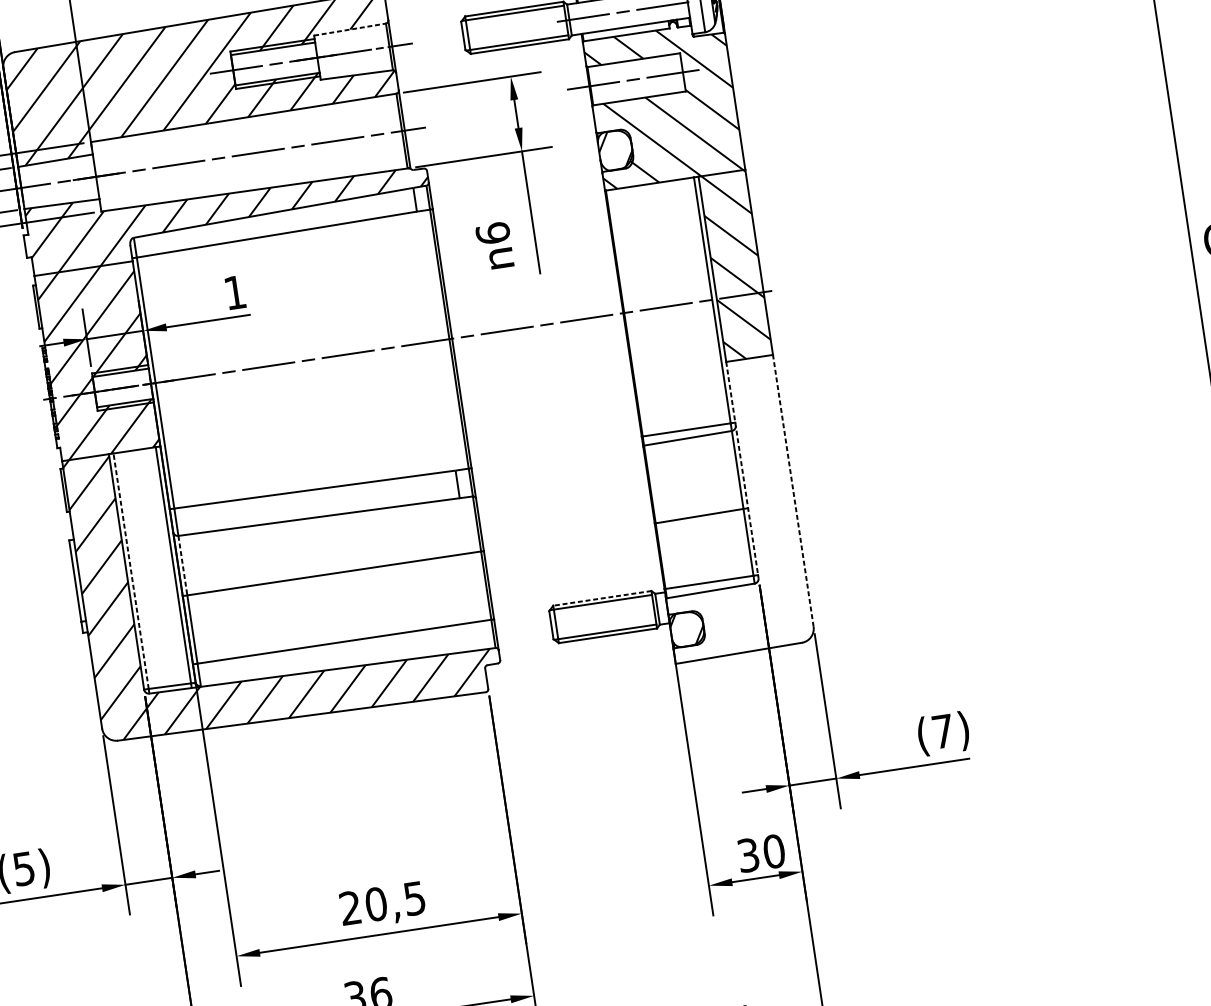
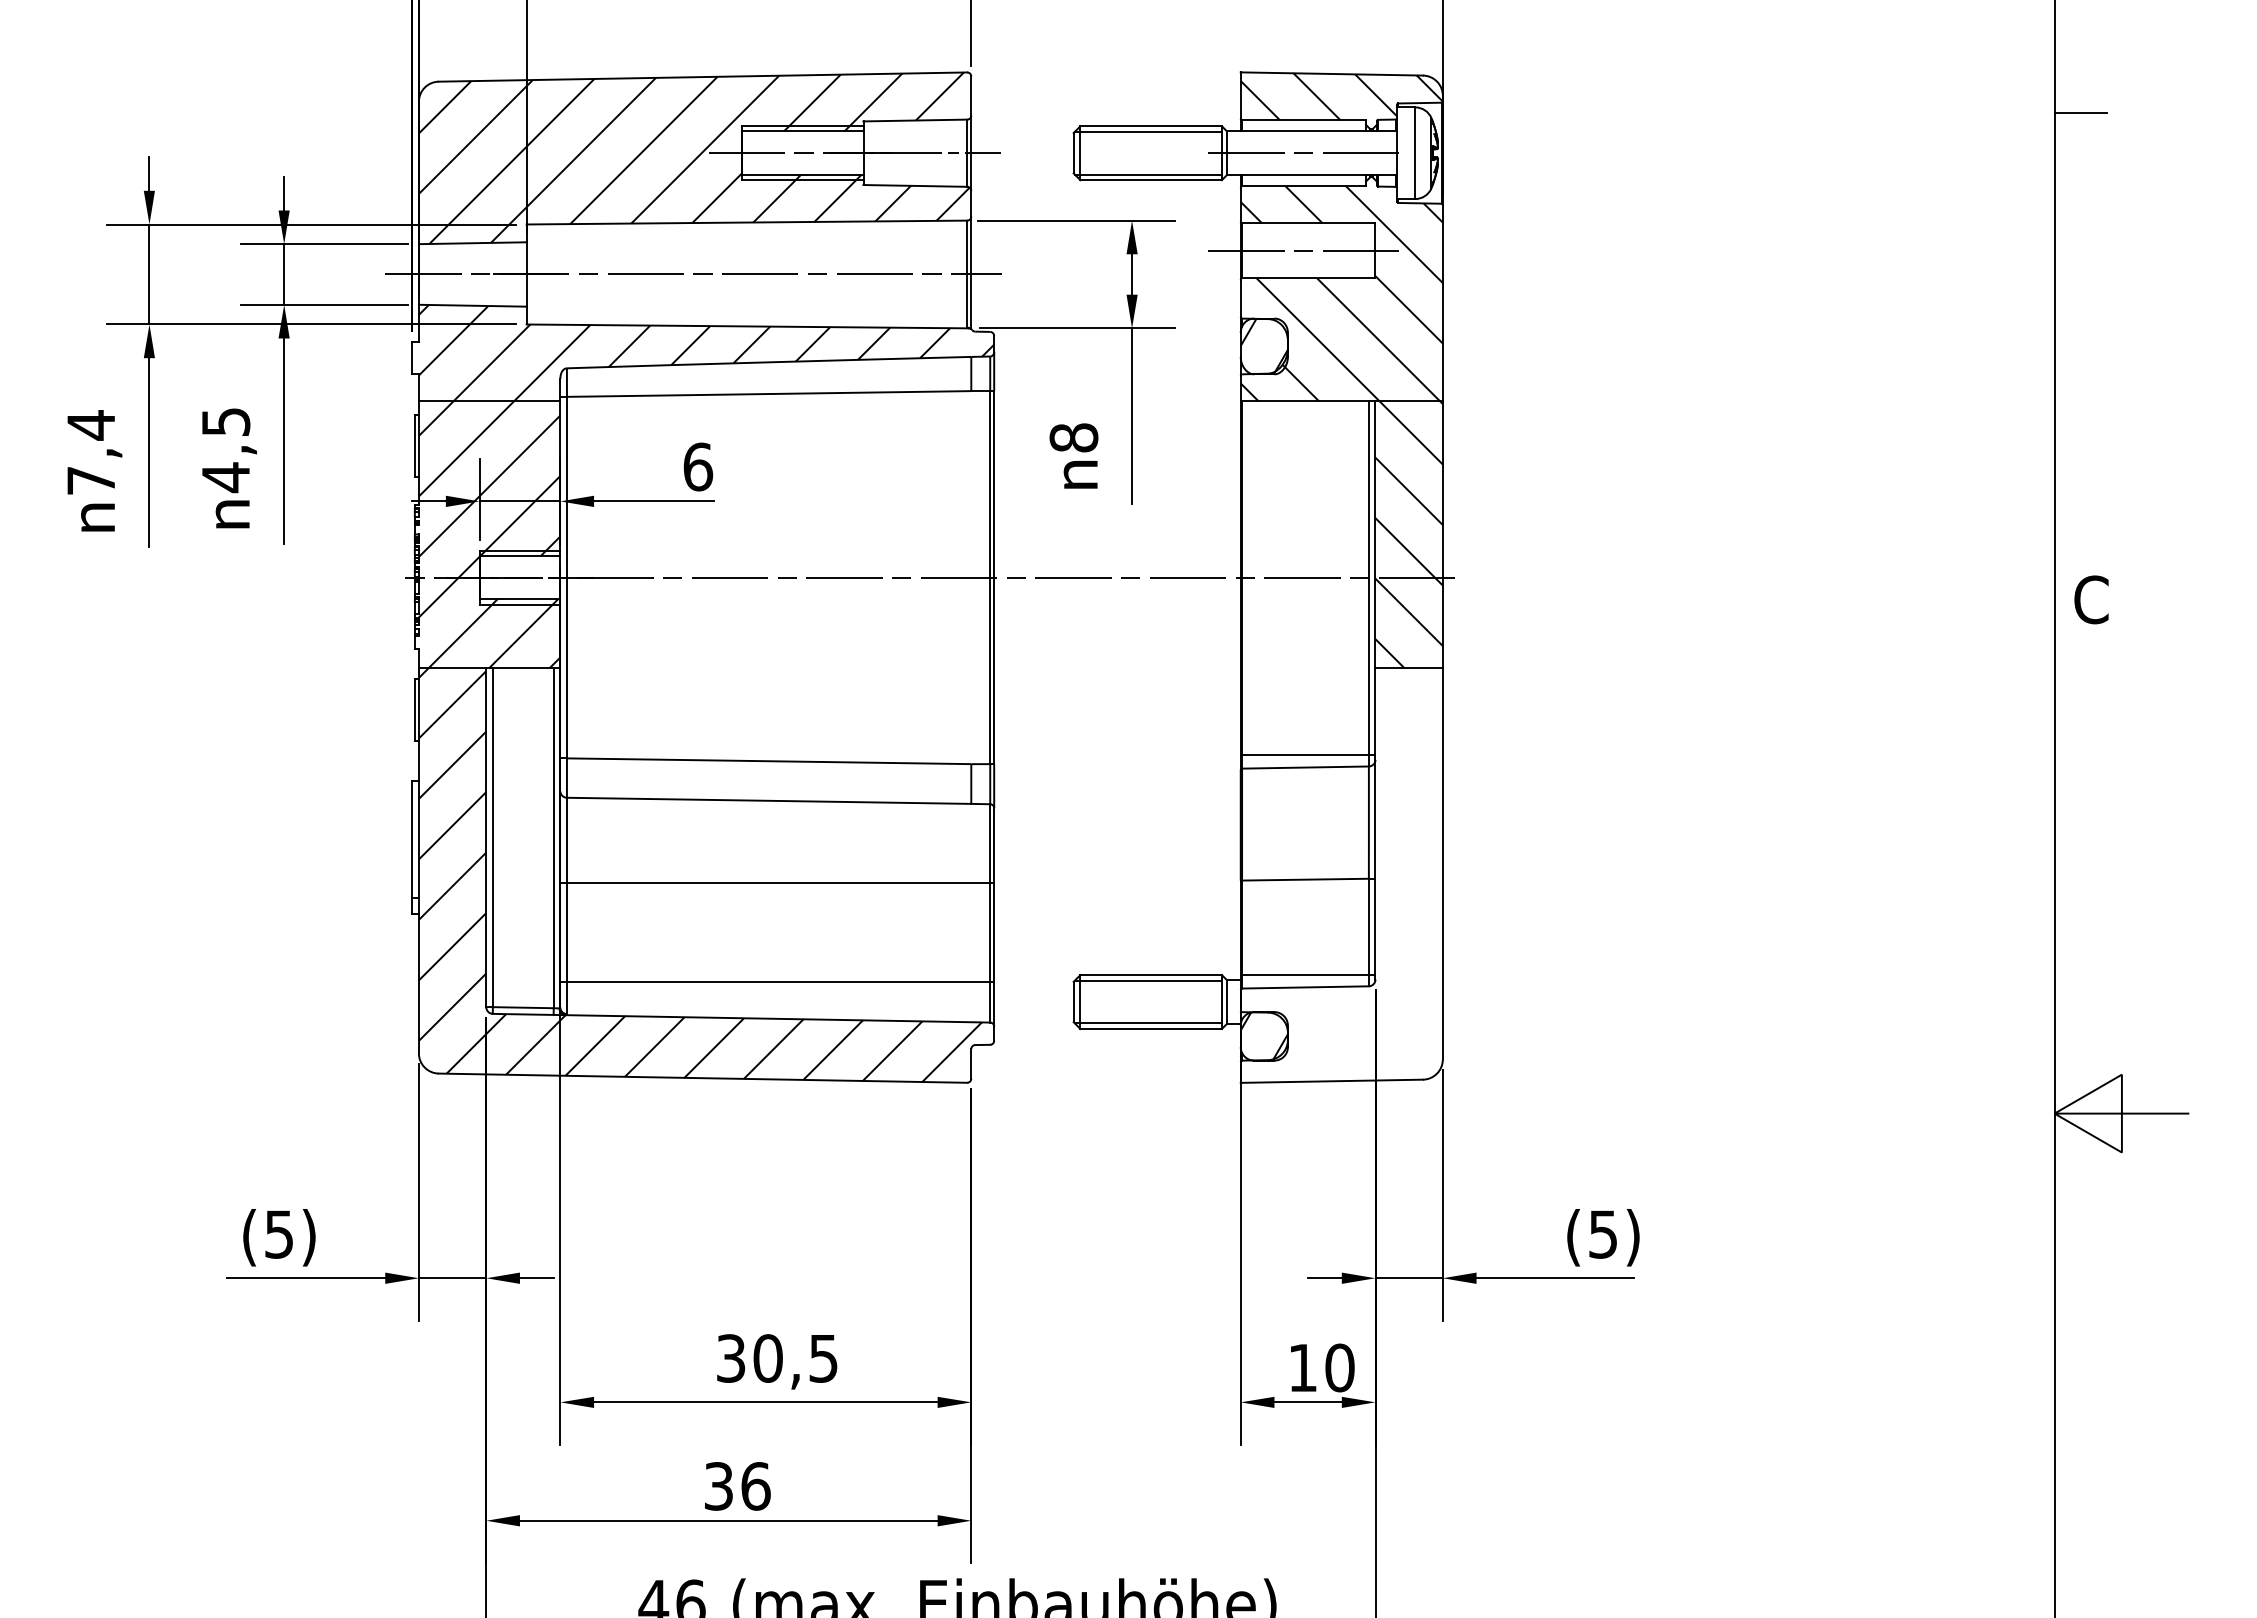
line: (350, 29) -> (915, 120), dashed -> solid
text: (492, 233) -> (1073, 437), 6 -> 8
text: (235, 292) -> (698, 466), 1 -> 6
line: (742, 469) -> (1375, 823), dashed -> solid
line: (793, 490) -> (1442, 863), dashed -> solid
line: (182, 565) -> (566, 840), dashed -> solid
line: (130, 571) -> (492, 837), dashed -> solid
line: (602, 598) -> (1151, 975), dashed -> solid
text: (942, 731) -> (1602, 1234), (7) -> (5)
text: (748, 855) -> (1302, 1367), 30 -> 10
text: (350, 908) -> (731, 1358), 20,5 -> 30,5

